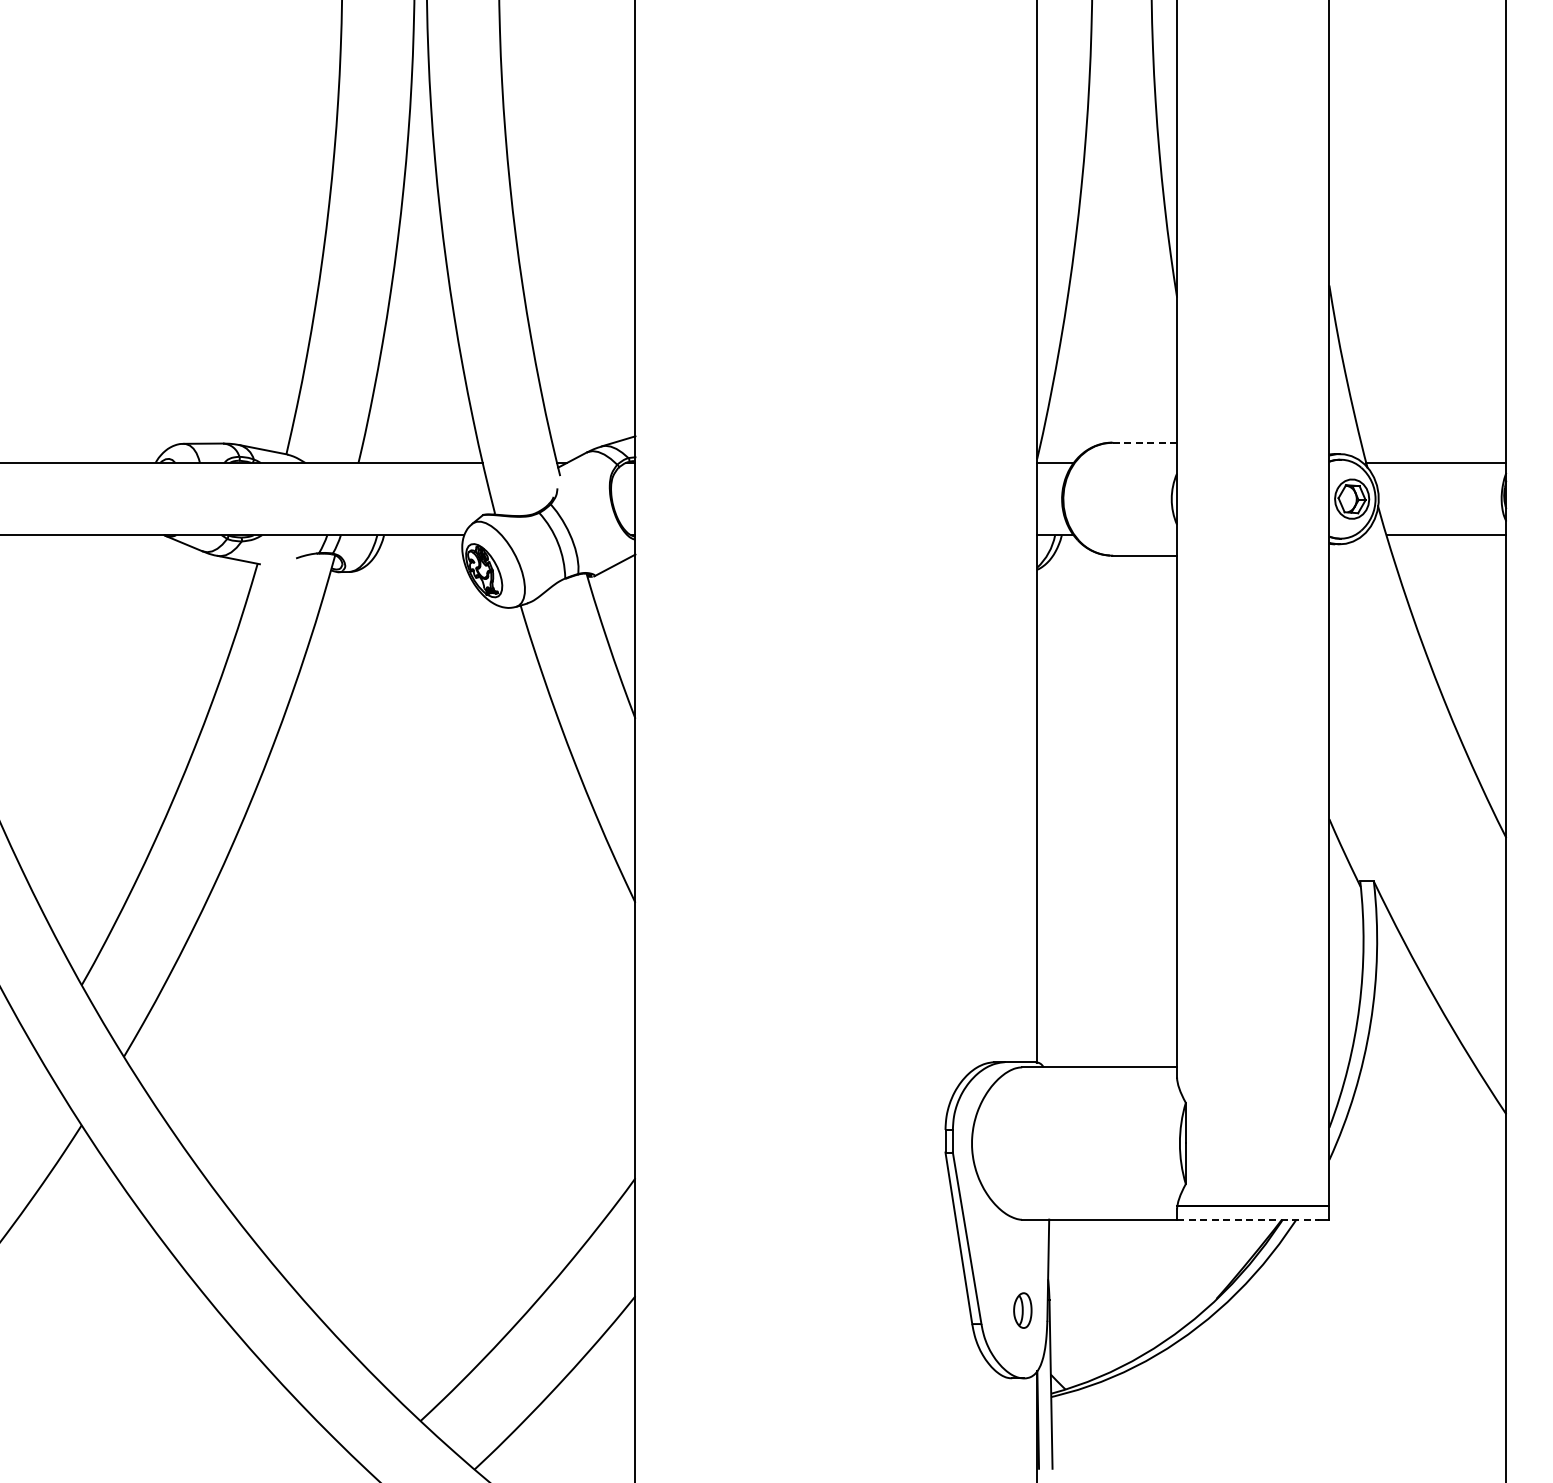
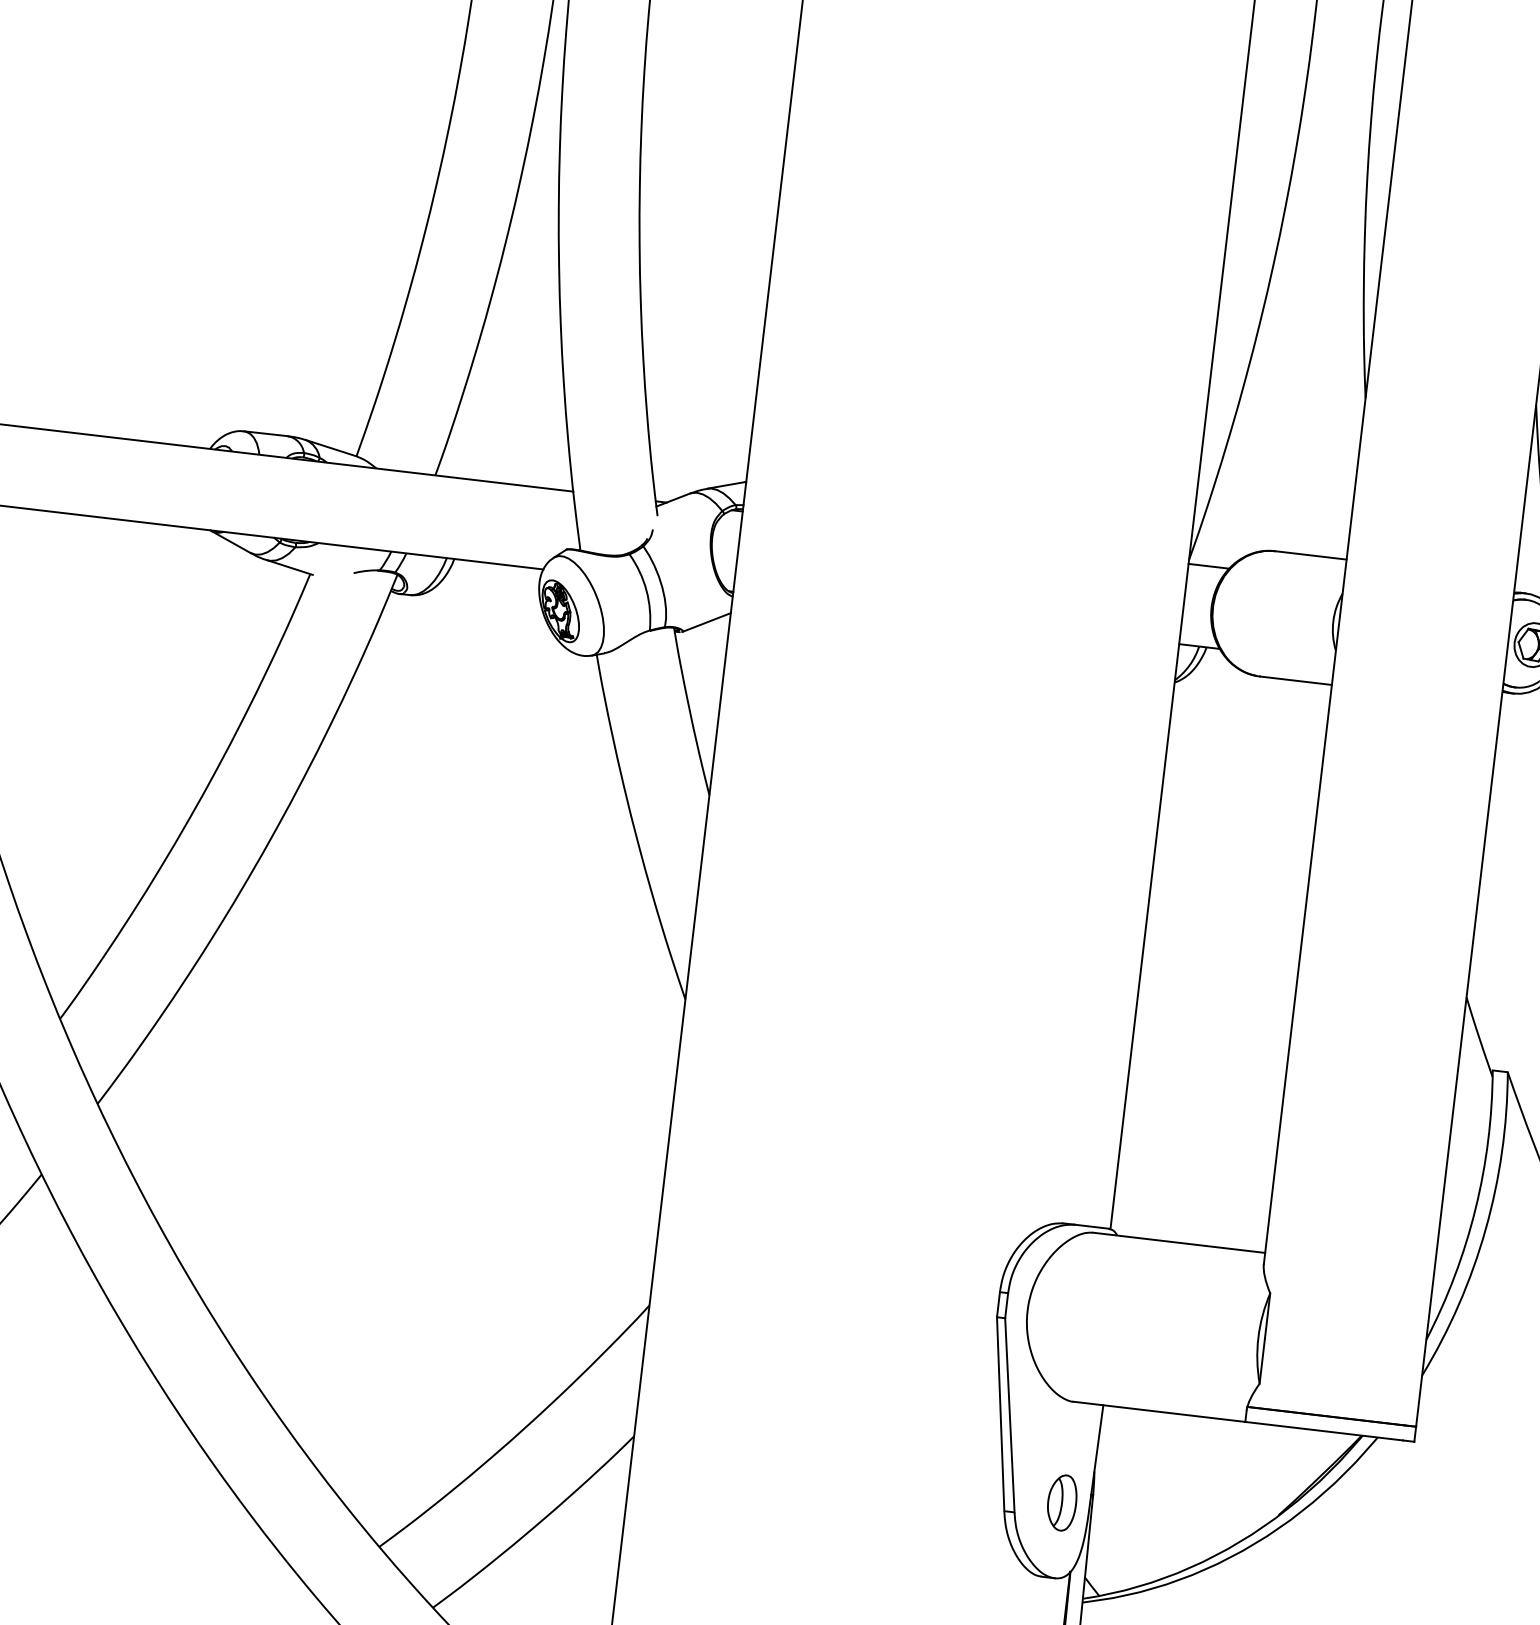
line: (1144, 442) -> (1310, 555), dashed -> solid
line: (1248, 1219) -> (1324, 1431), dashed -> solid
part: (1022, 1310) -> (1061, 1502), size x1.43

